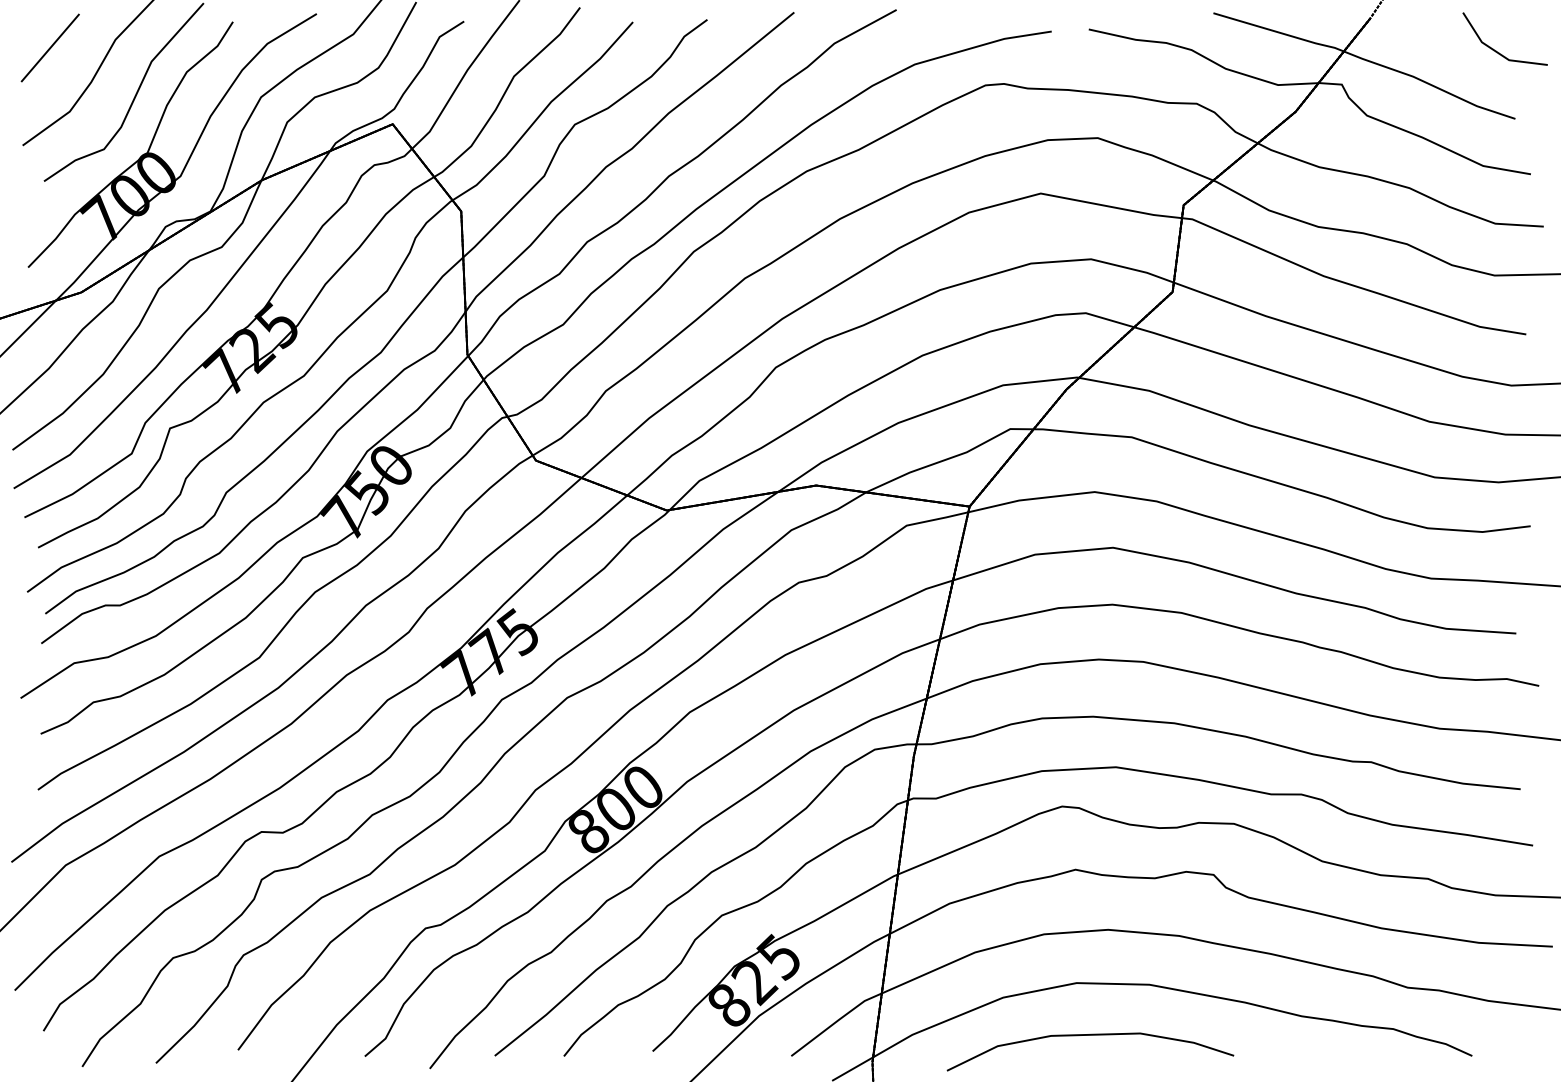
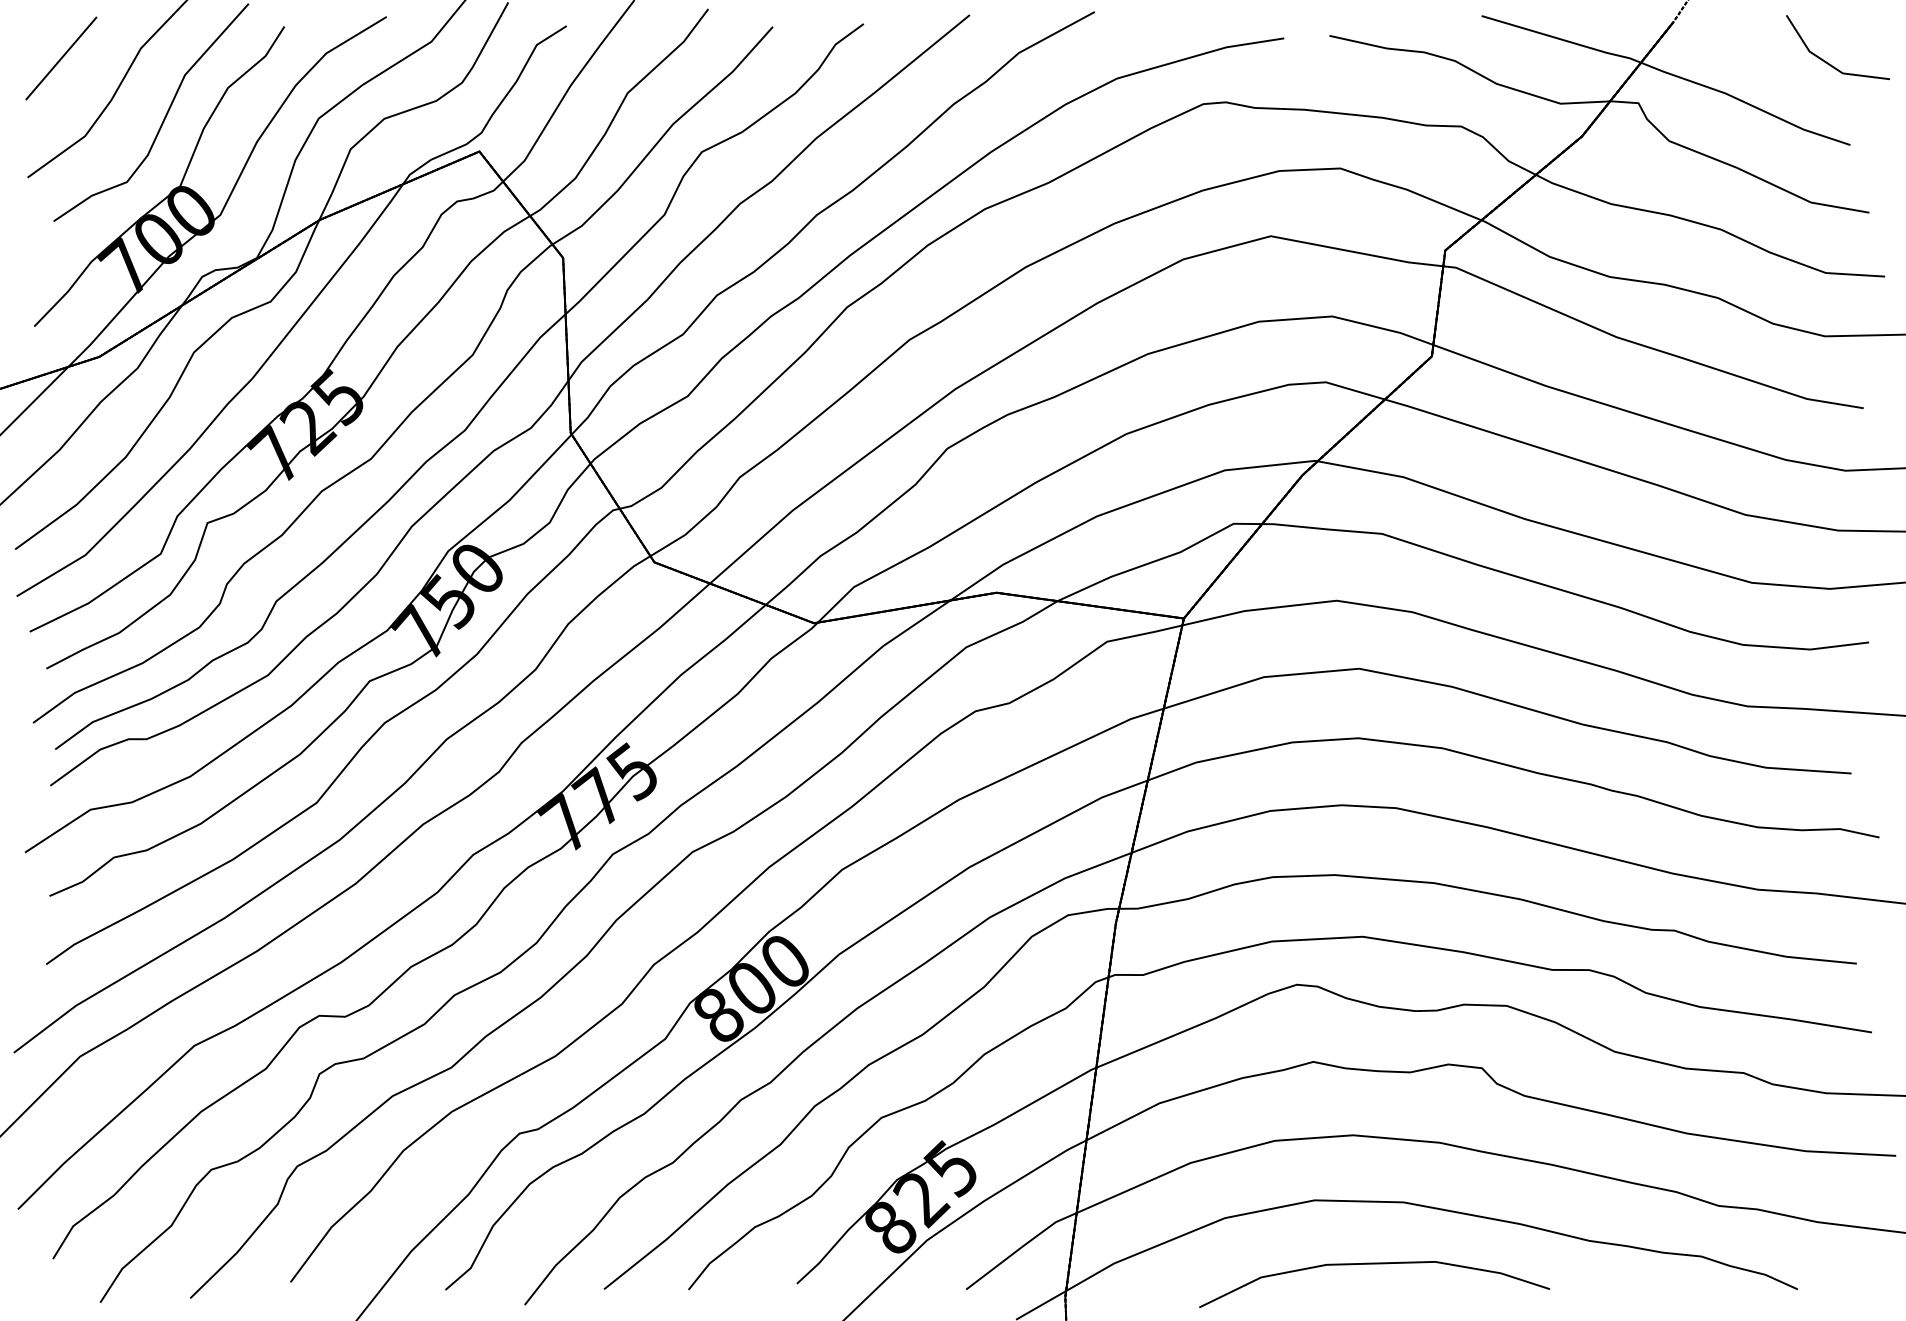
curve: (1090, 1035) -> (1374, 1264), moved

